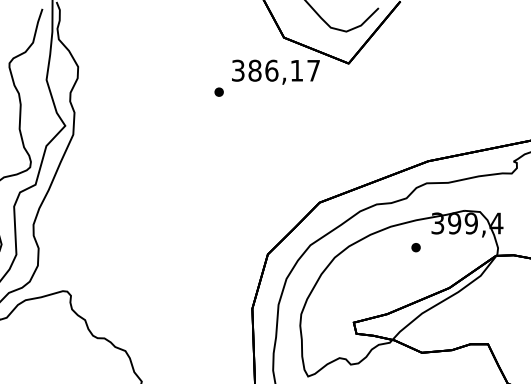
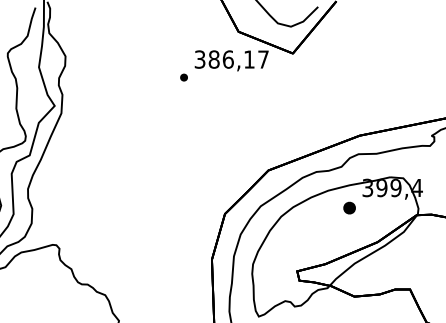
part: (415, 247) -> (349, 208), size x1.6

